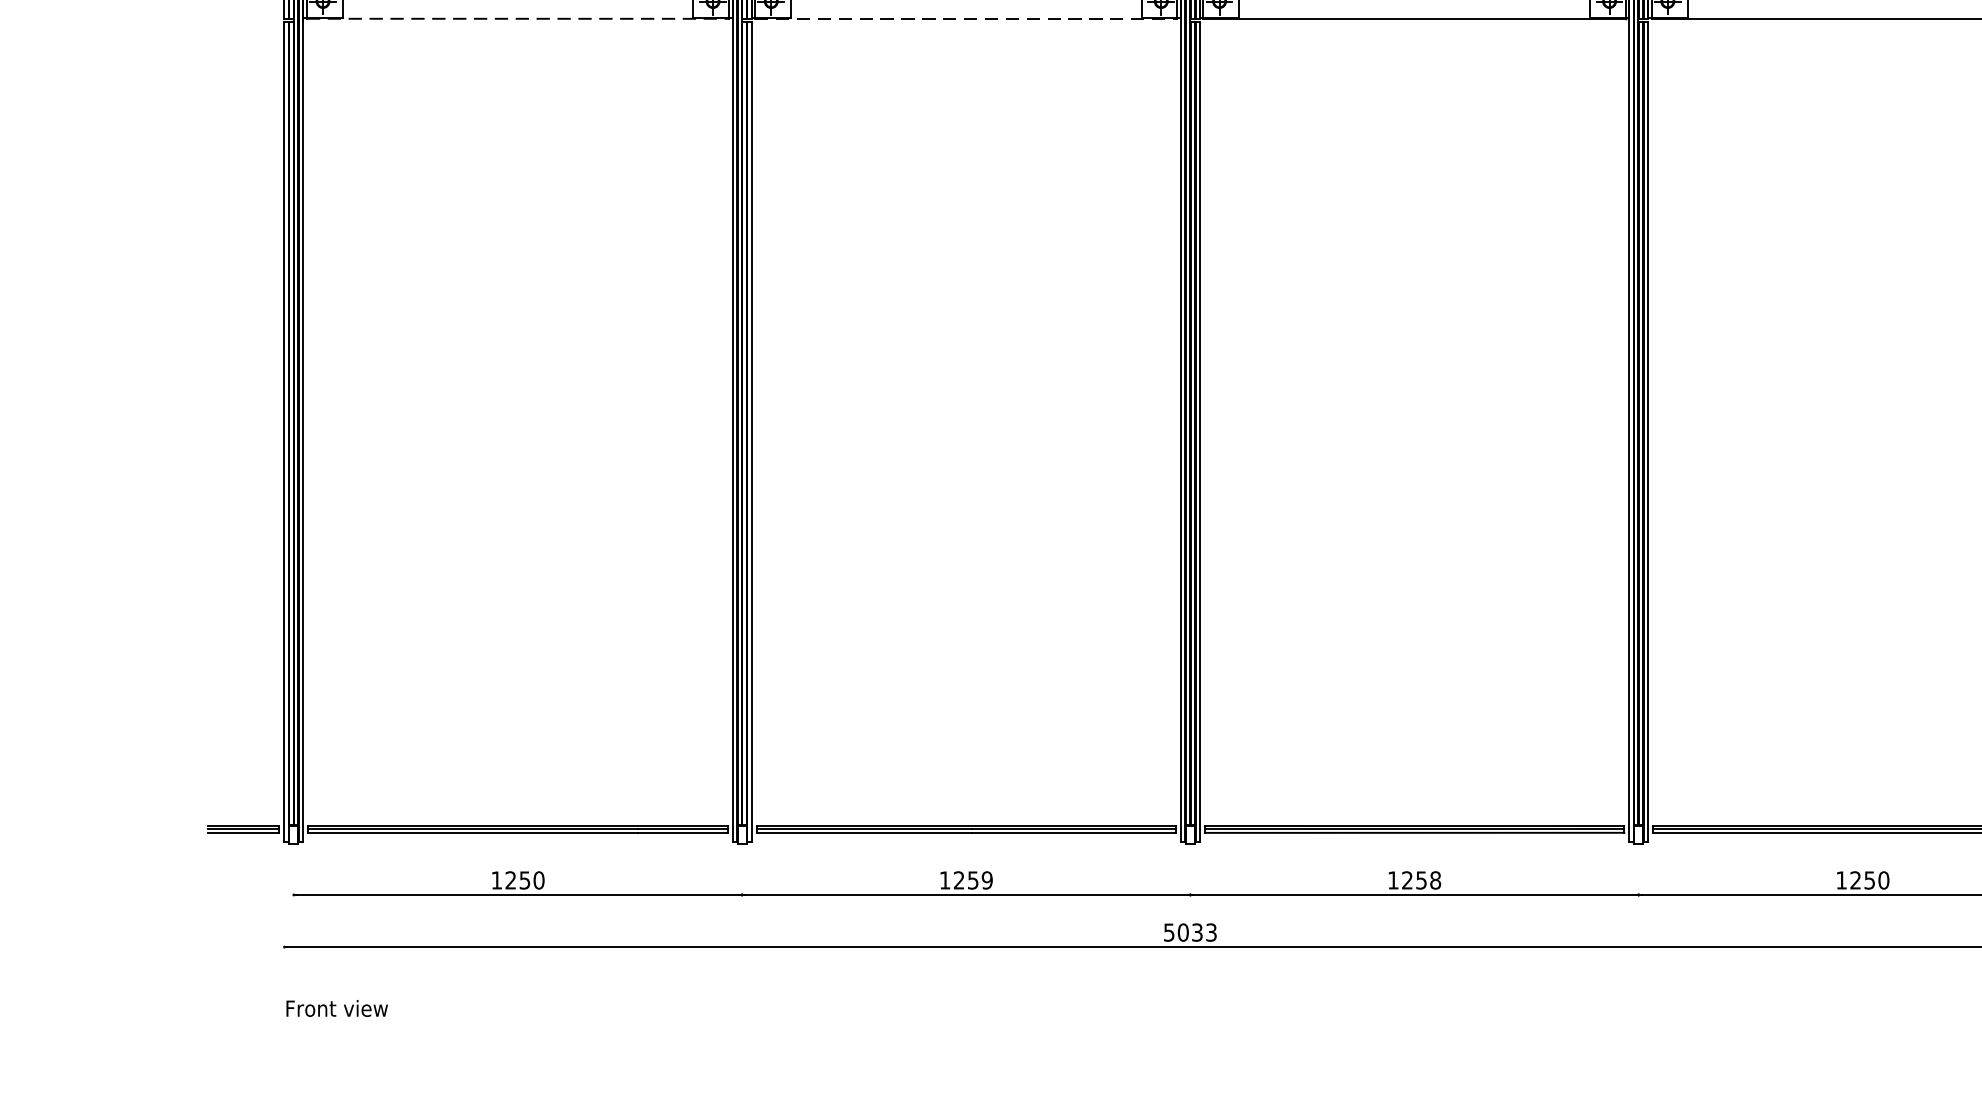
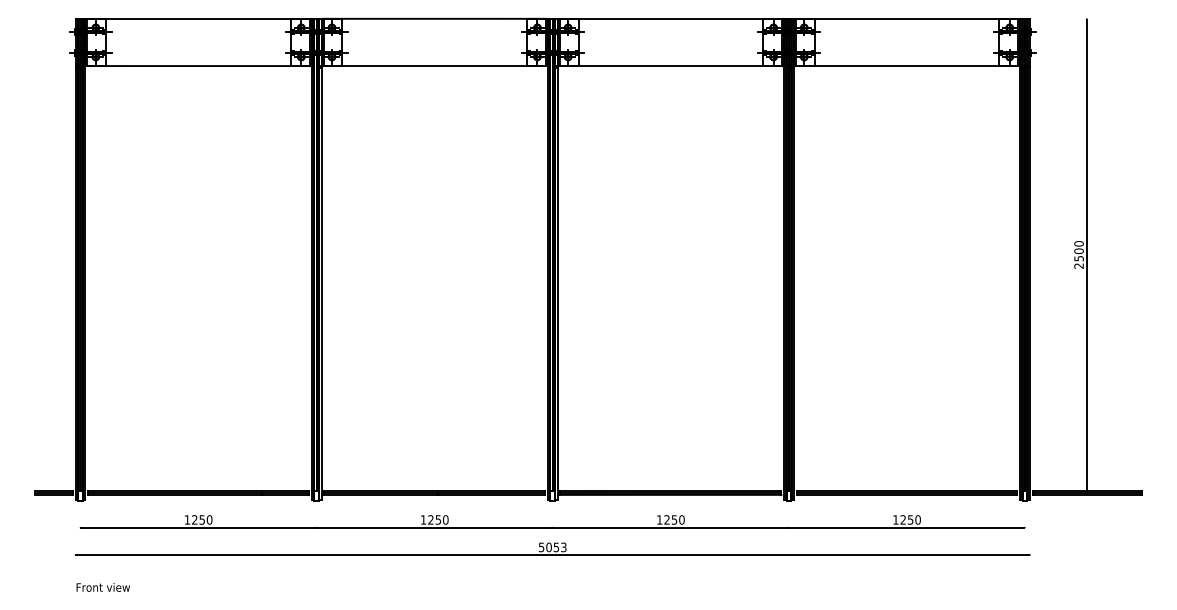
line: (519, 19) -> (199, 66), dashed -> solid
line: (967, 19) -> (435, 66), dashed -> solid
text: (986, 879) -> (445, 519), 1259 -> 1250
text: (1434, 879) -> (681, 519), 1258 -> 1250
text: (1197, 930) -> (556, 546), 5033 -> 5053

